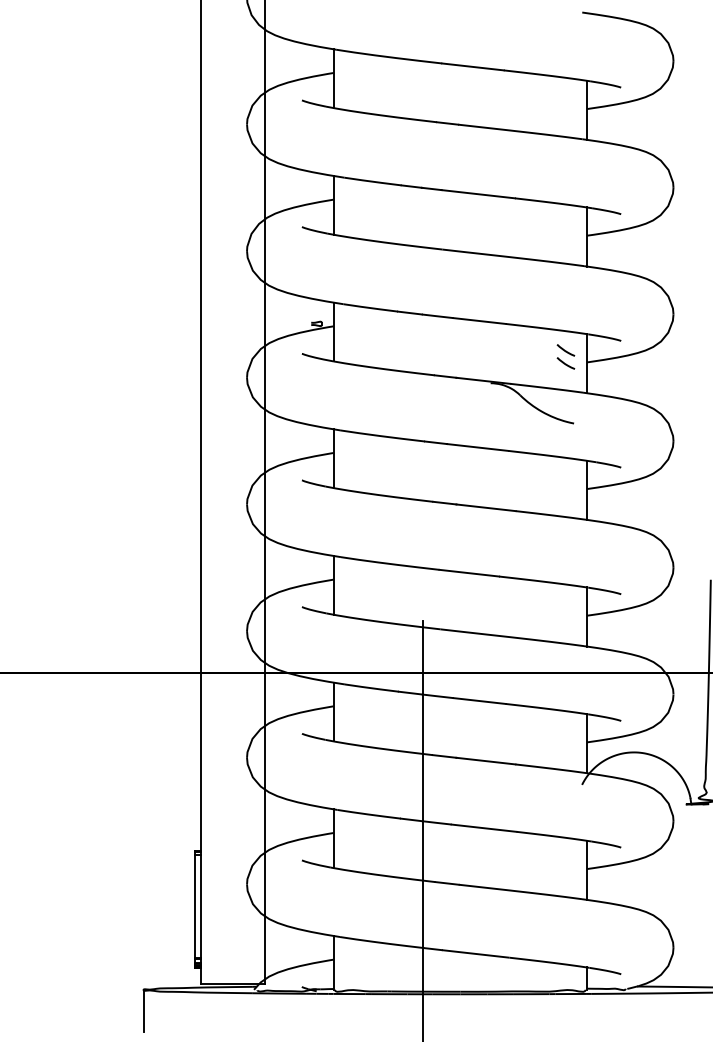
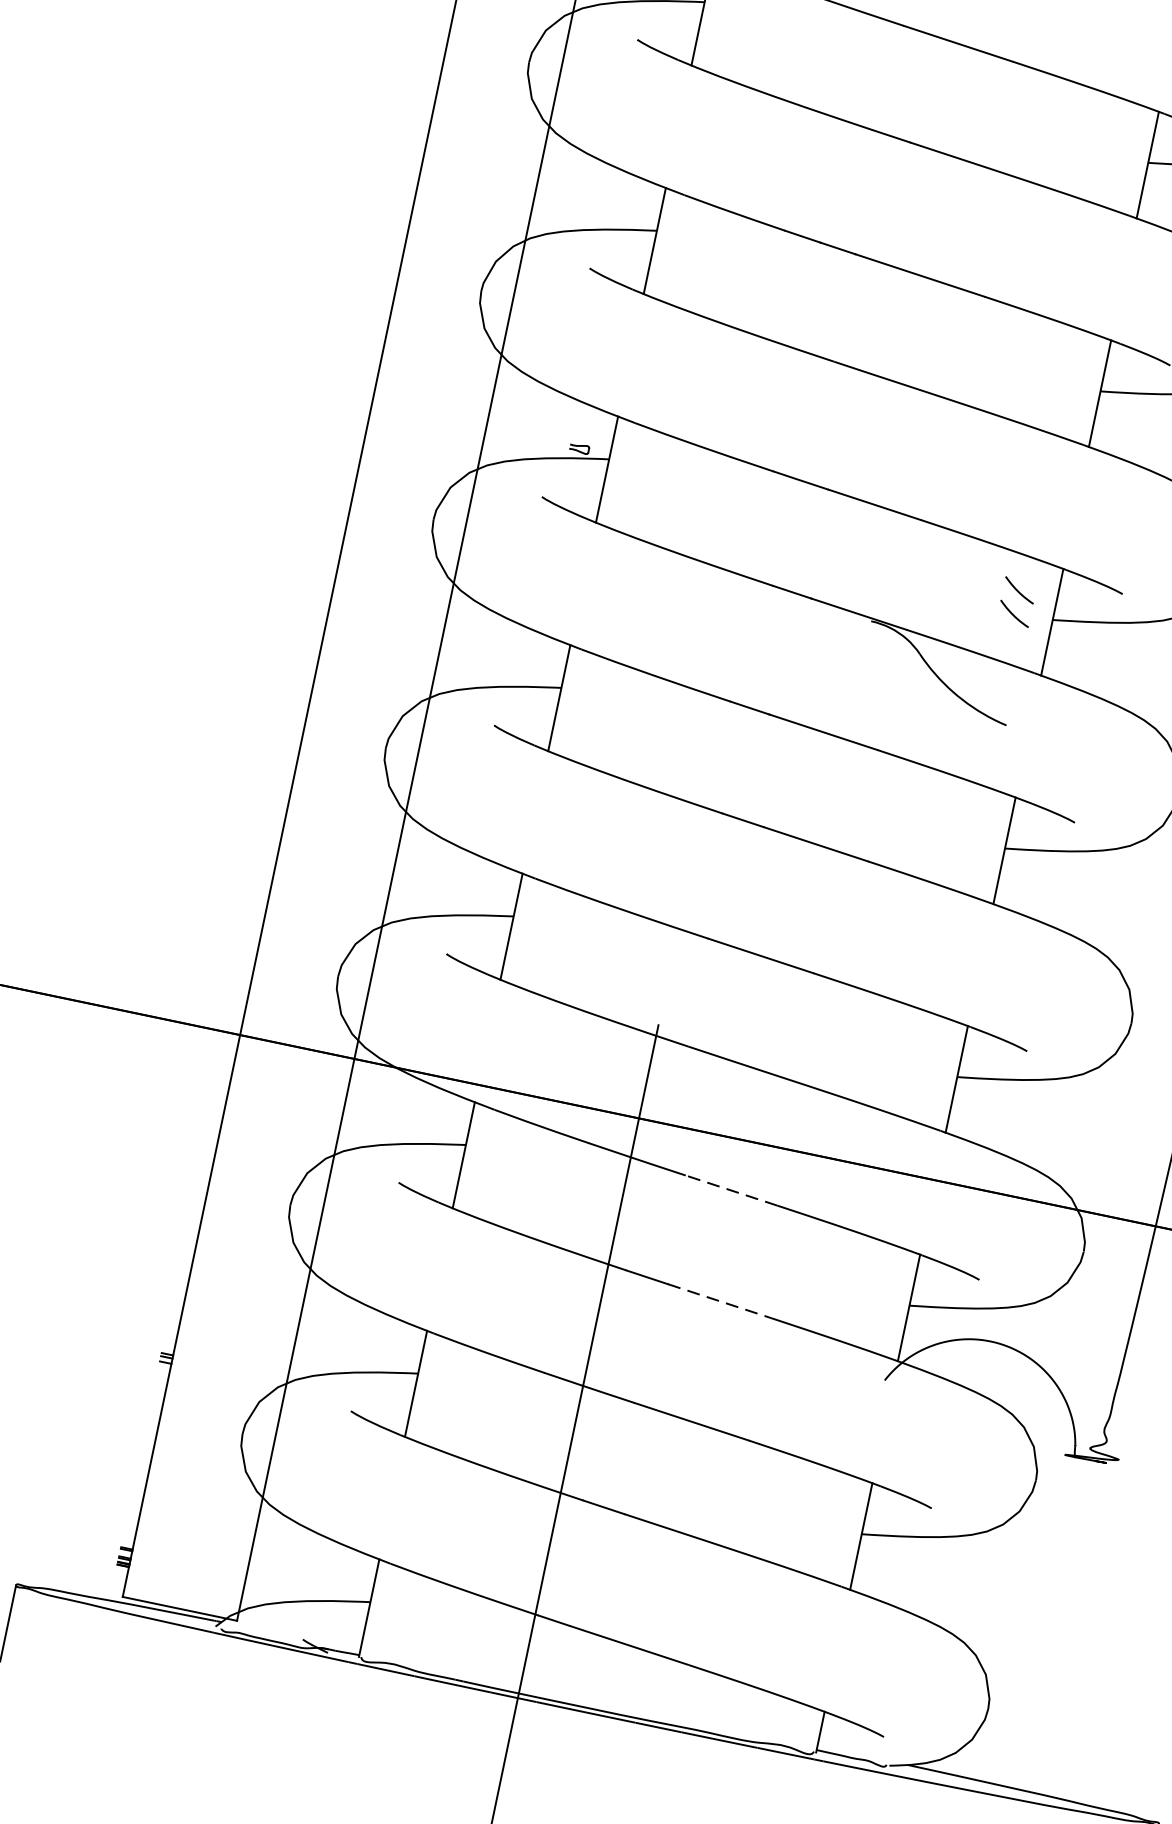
line: (479, 700) -> (731, 1189), solid -> dashed
line: (485, 761) -> (719, 1301), solid -> dashed
line: (195, 908) -> (140, 1457), removed

